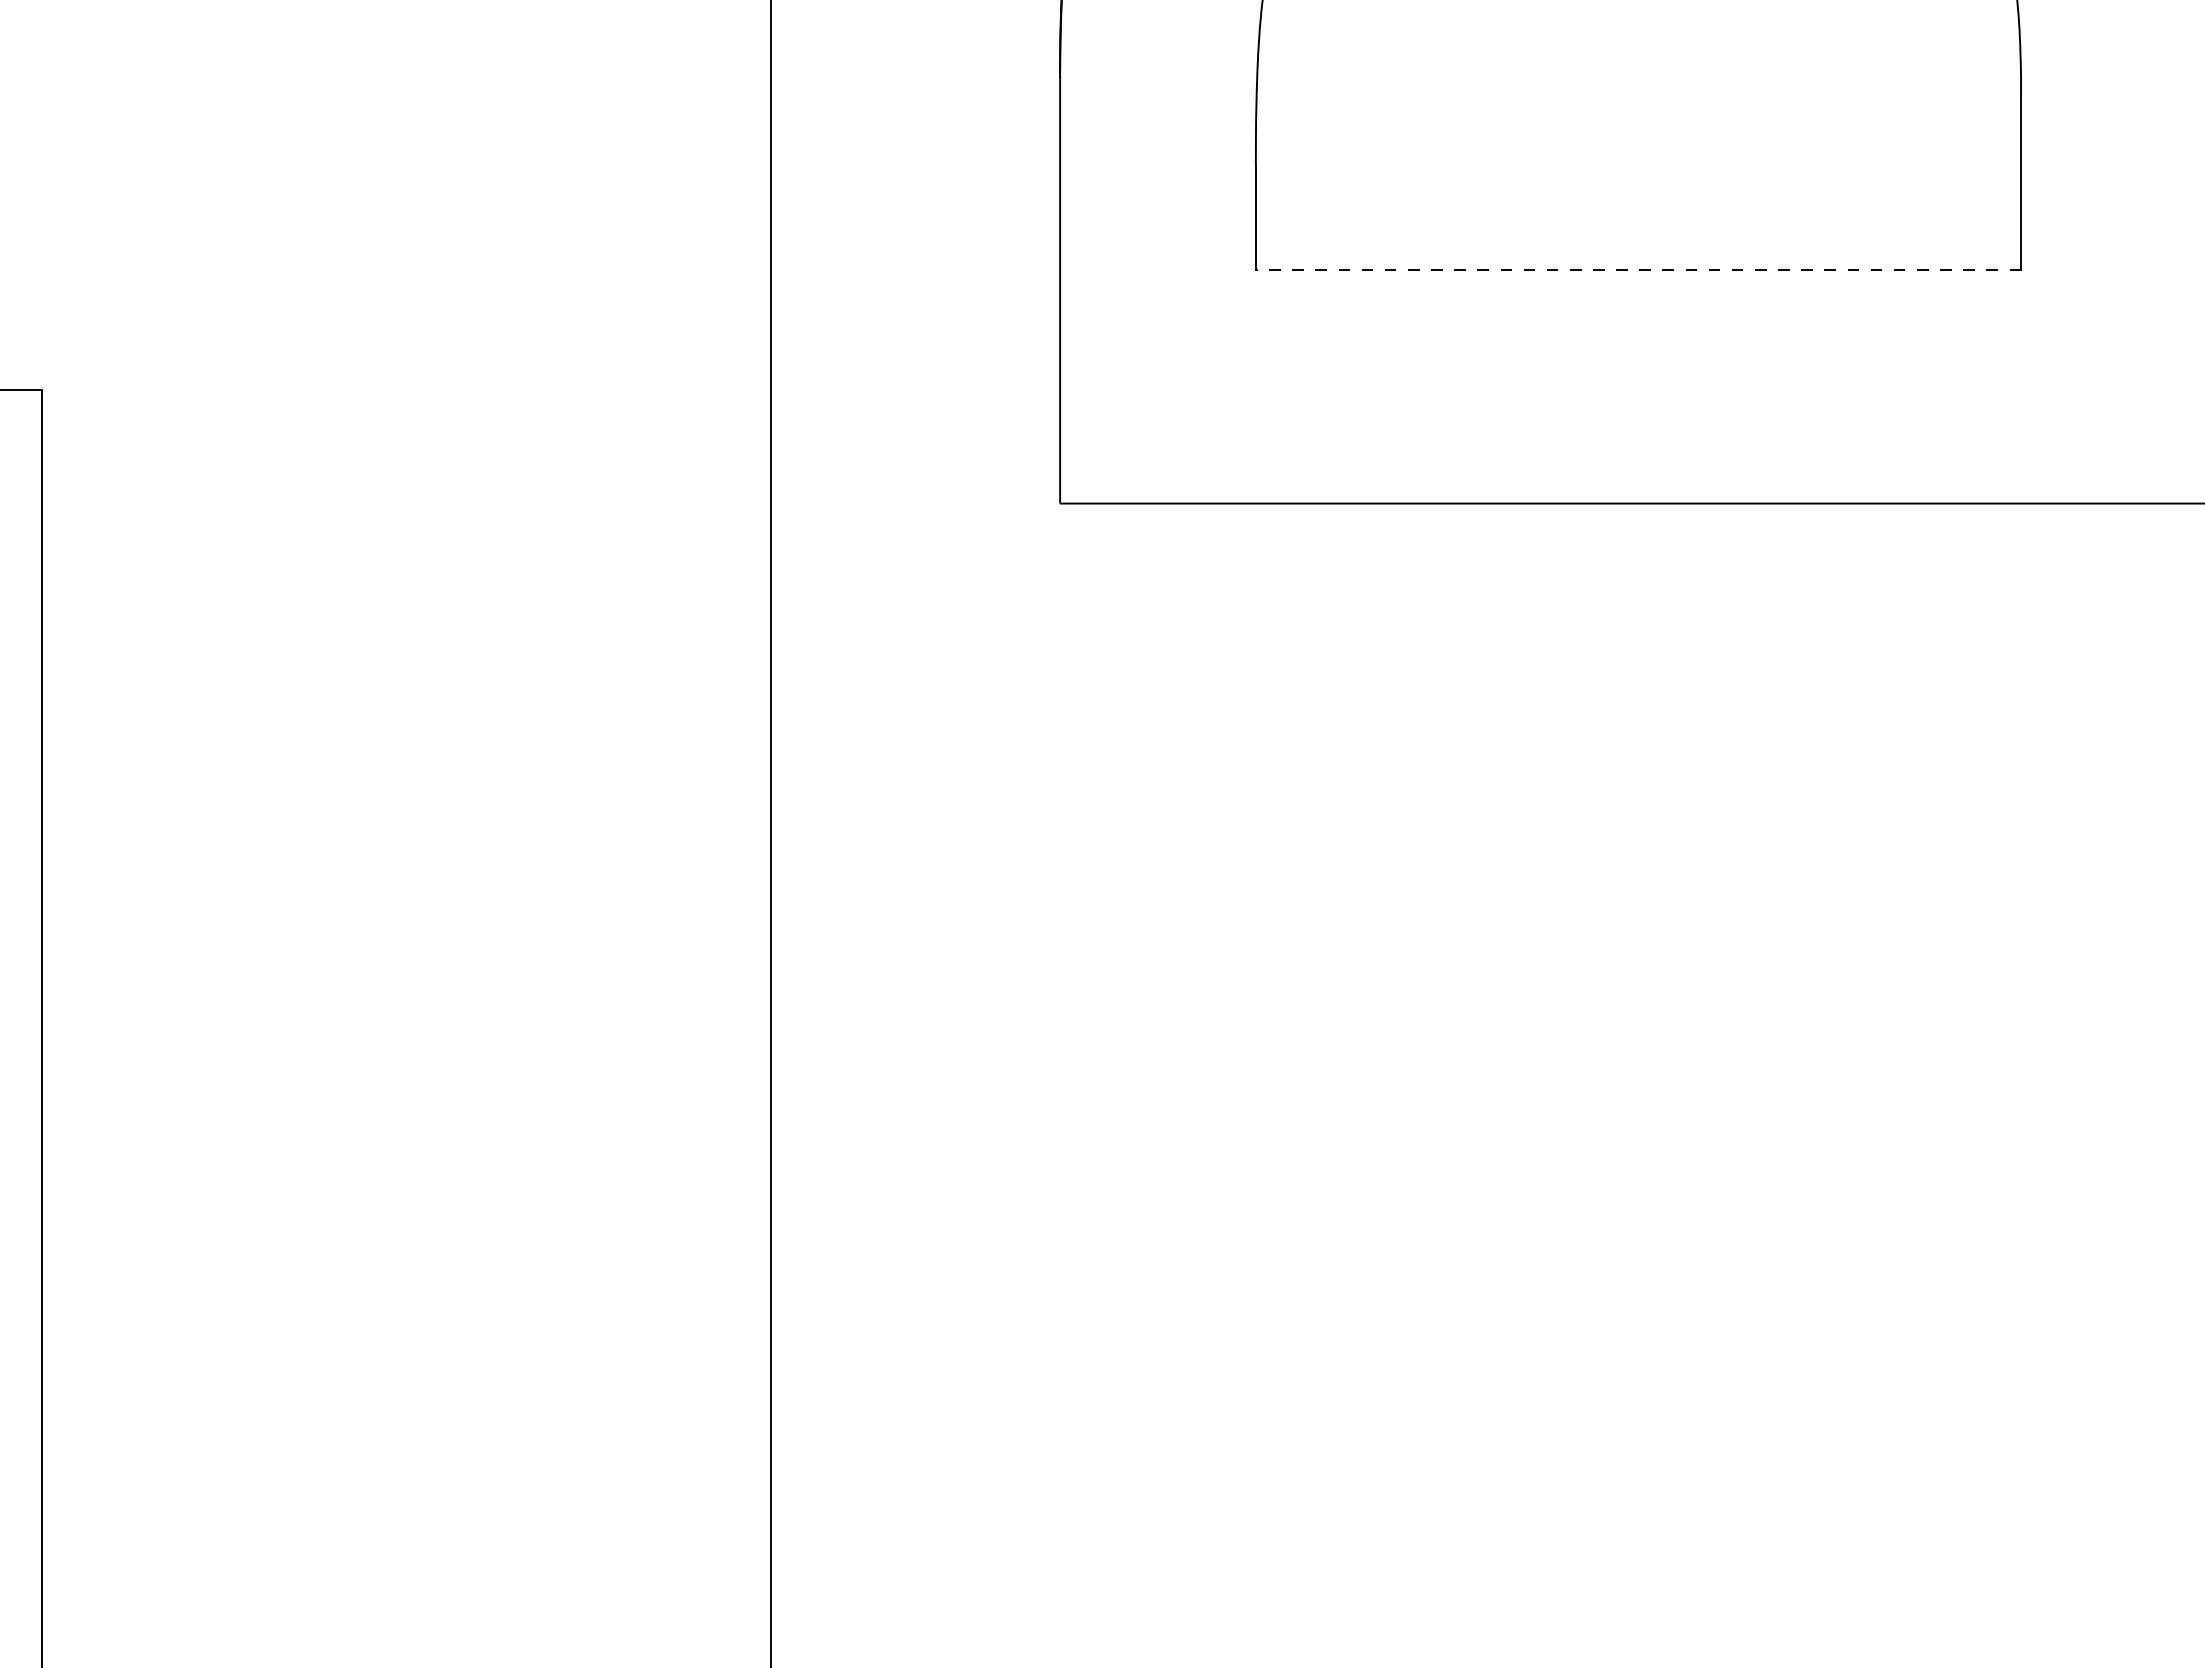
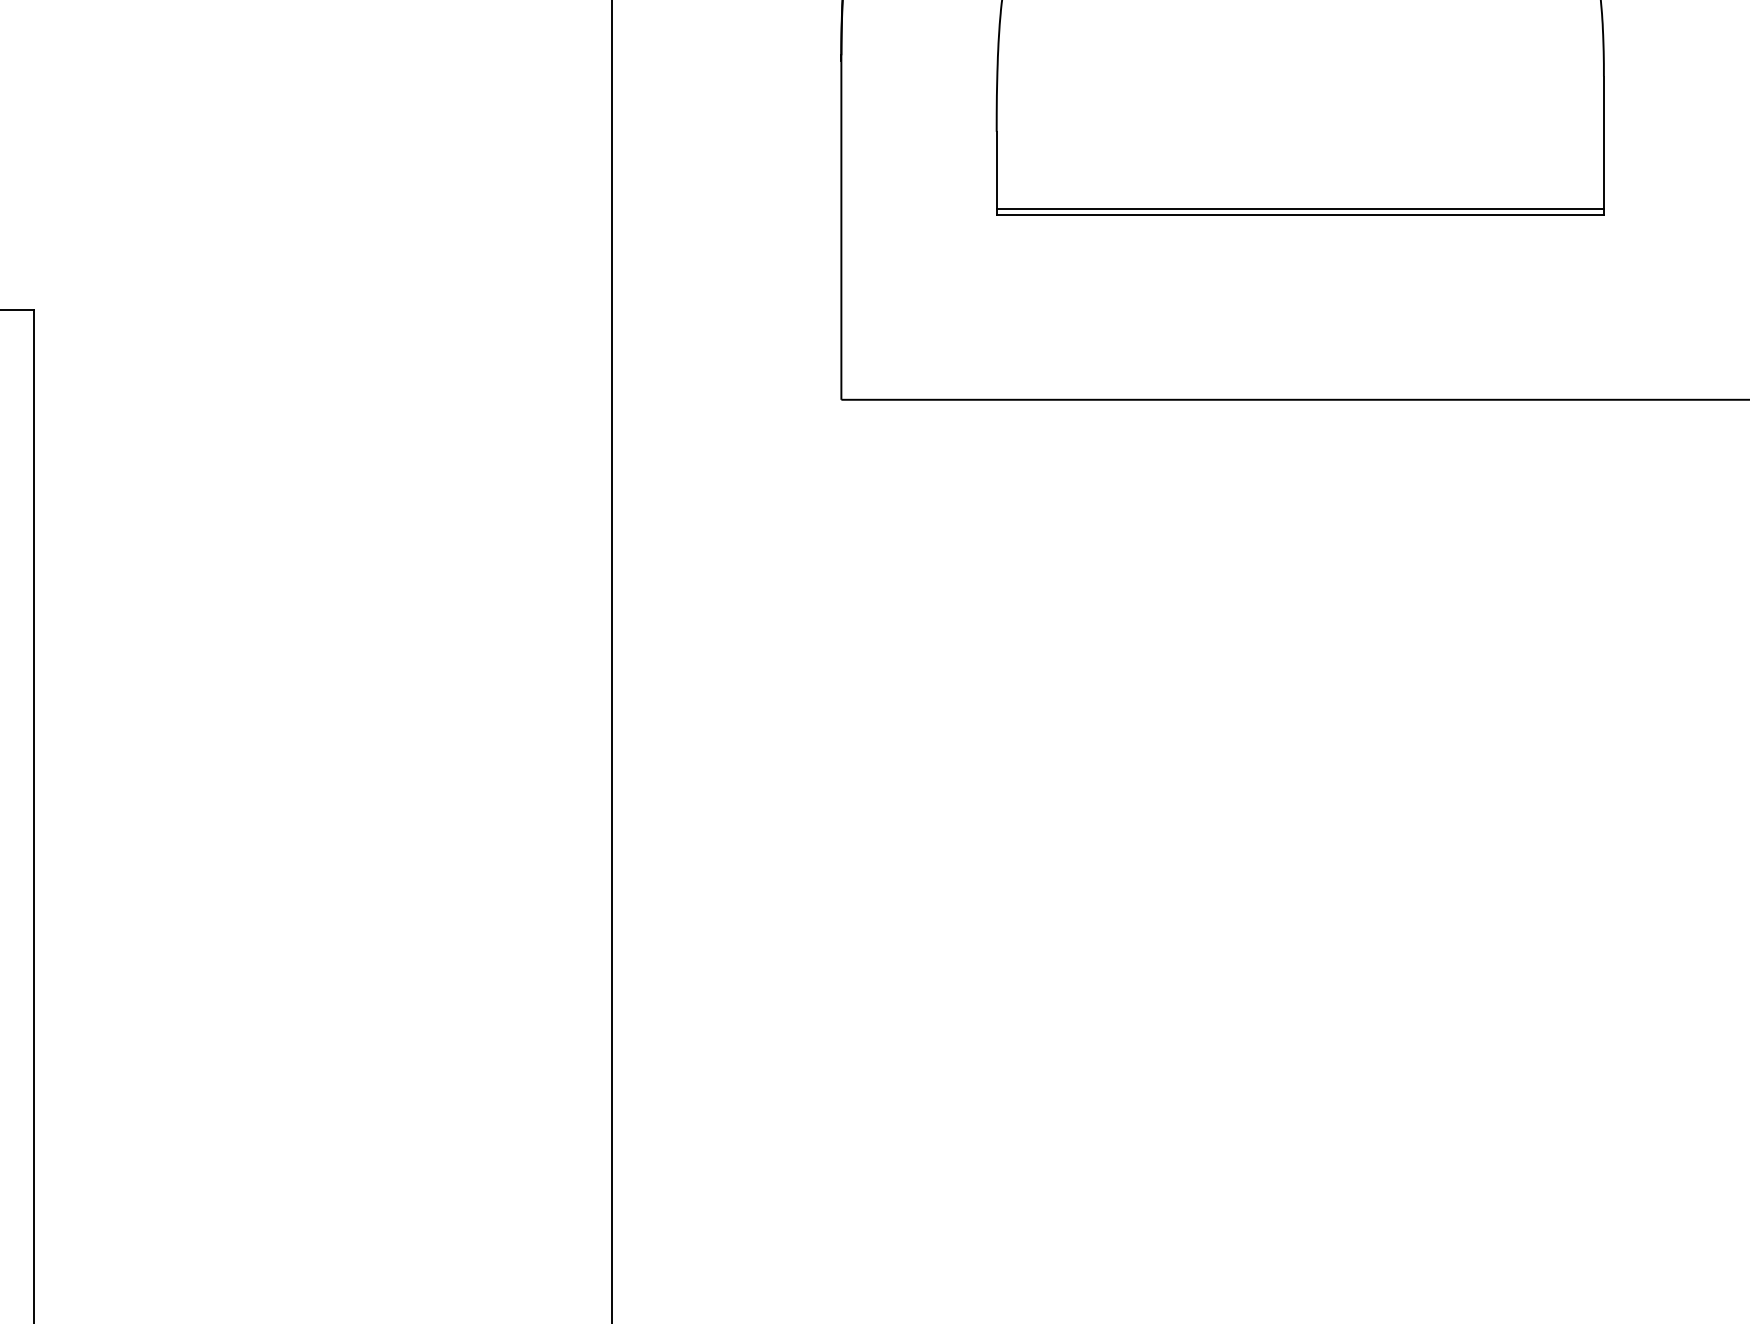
line: (1638, 263) -> (1300, 209), added
line: (1638, 270) -> (1300, 214), dashed -> solid

